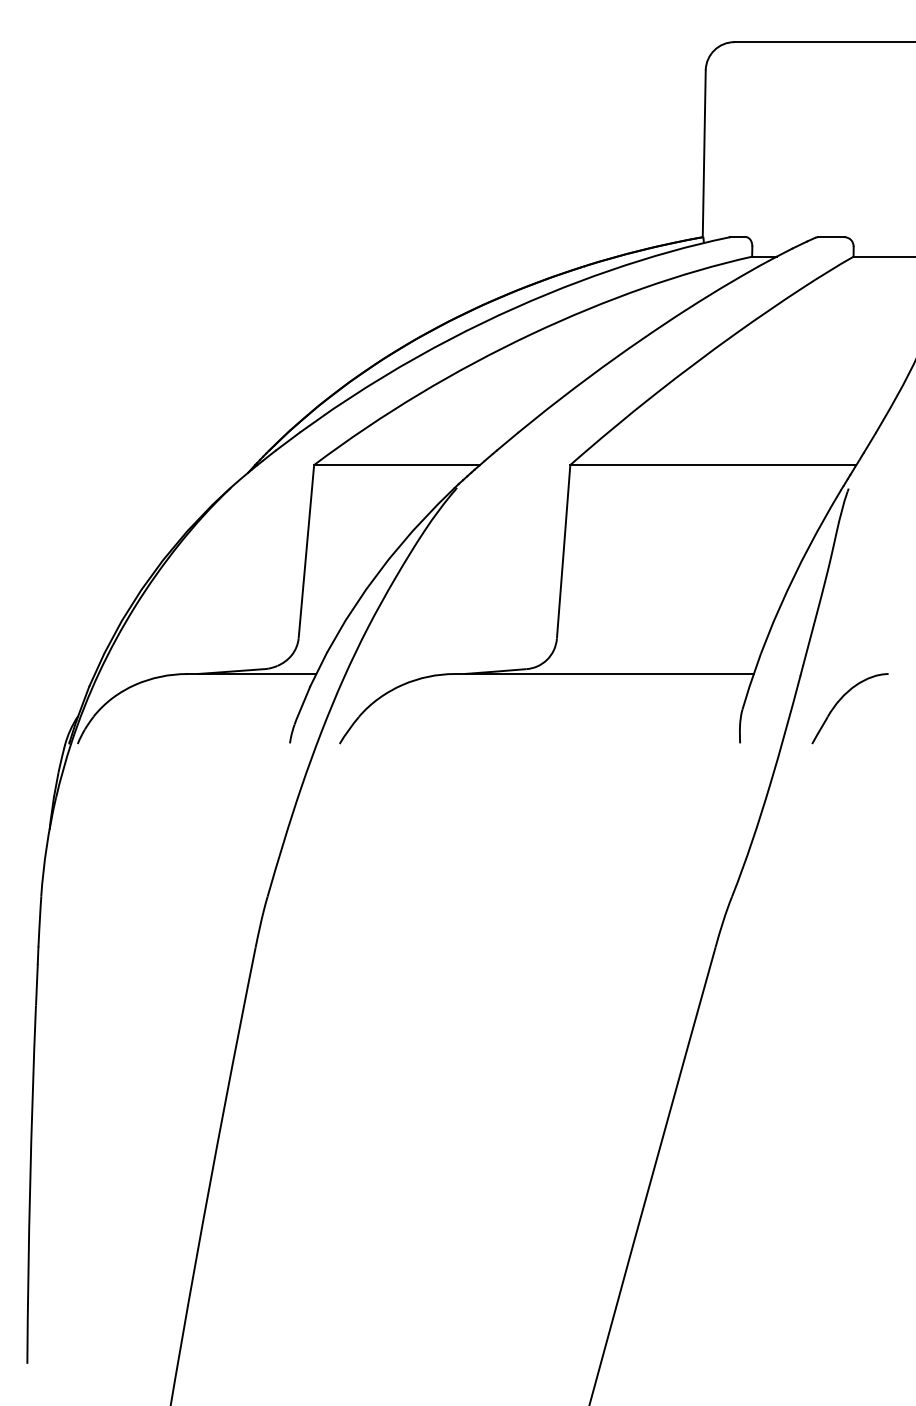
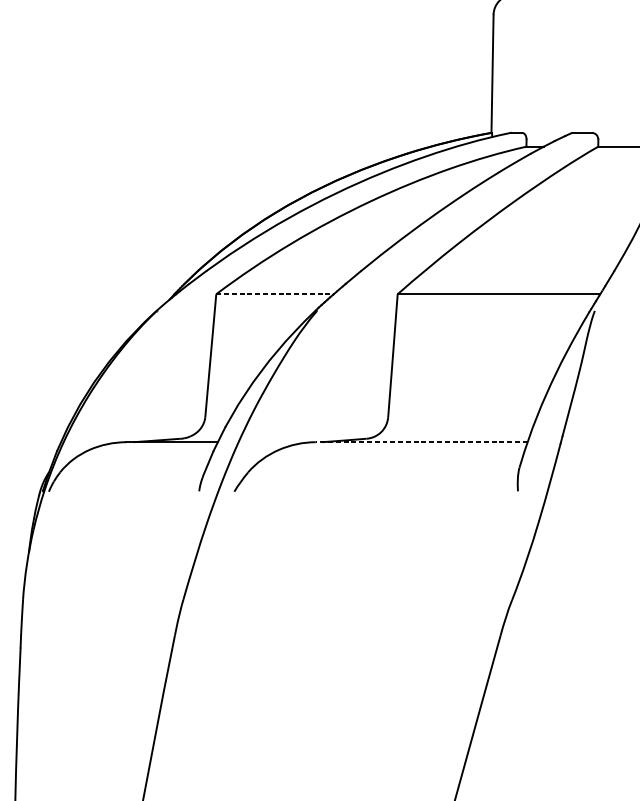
line: (397, 465) -> (275, 294), solid -> dashed
line: (604, 674) -> (421, 442), solid -> dashed
part: (841, 699) -> (589, 460), removed

